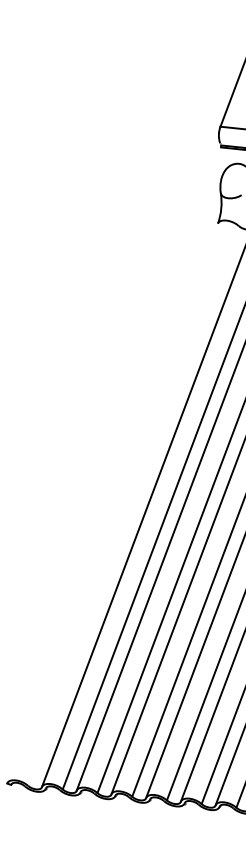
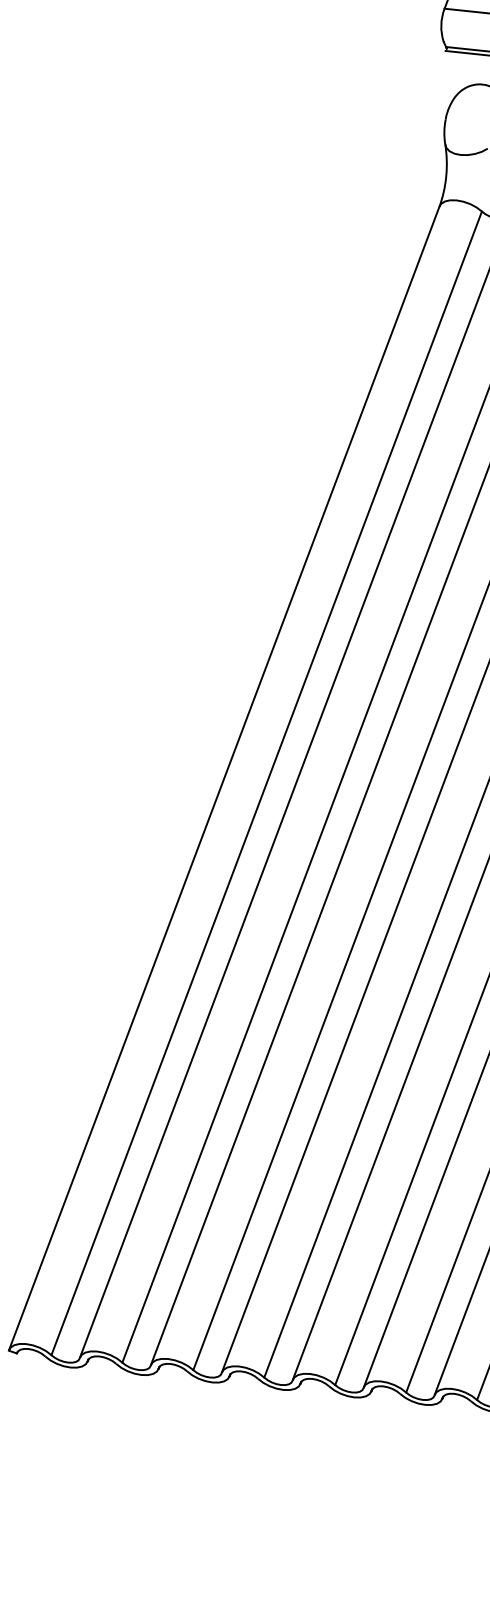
line: (112, 503) -> (223, 778), added
line: (133, 505) -> (266, 782), added

